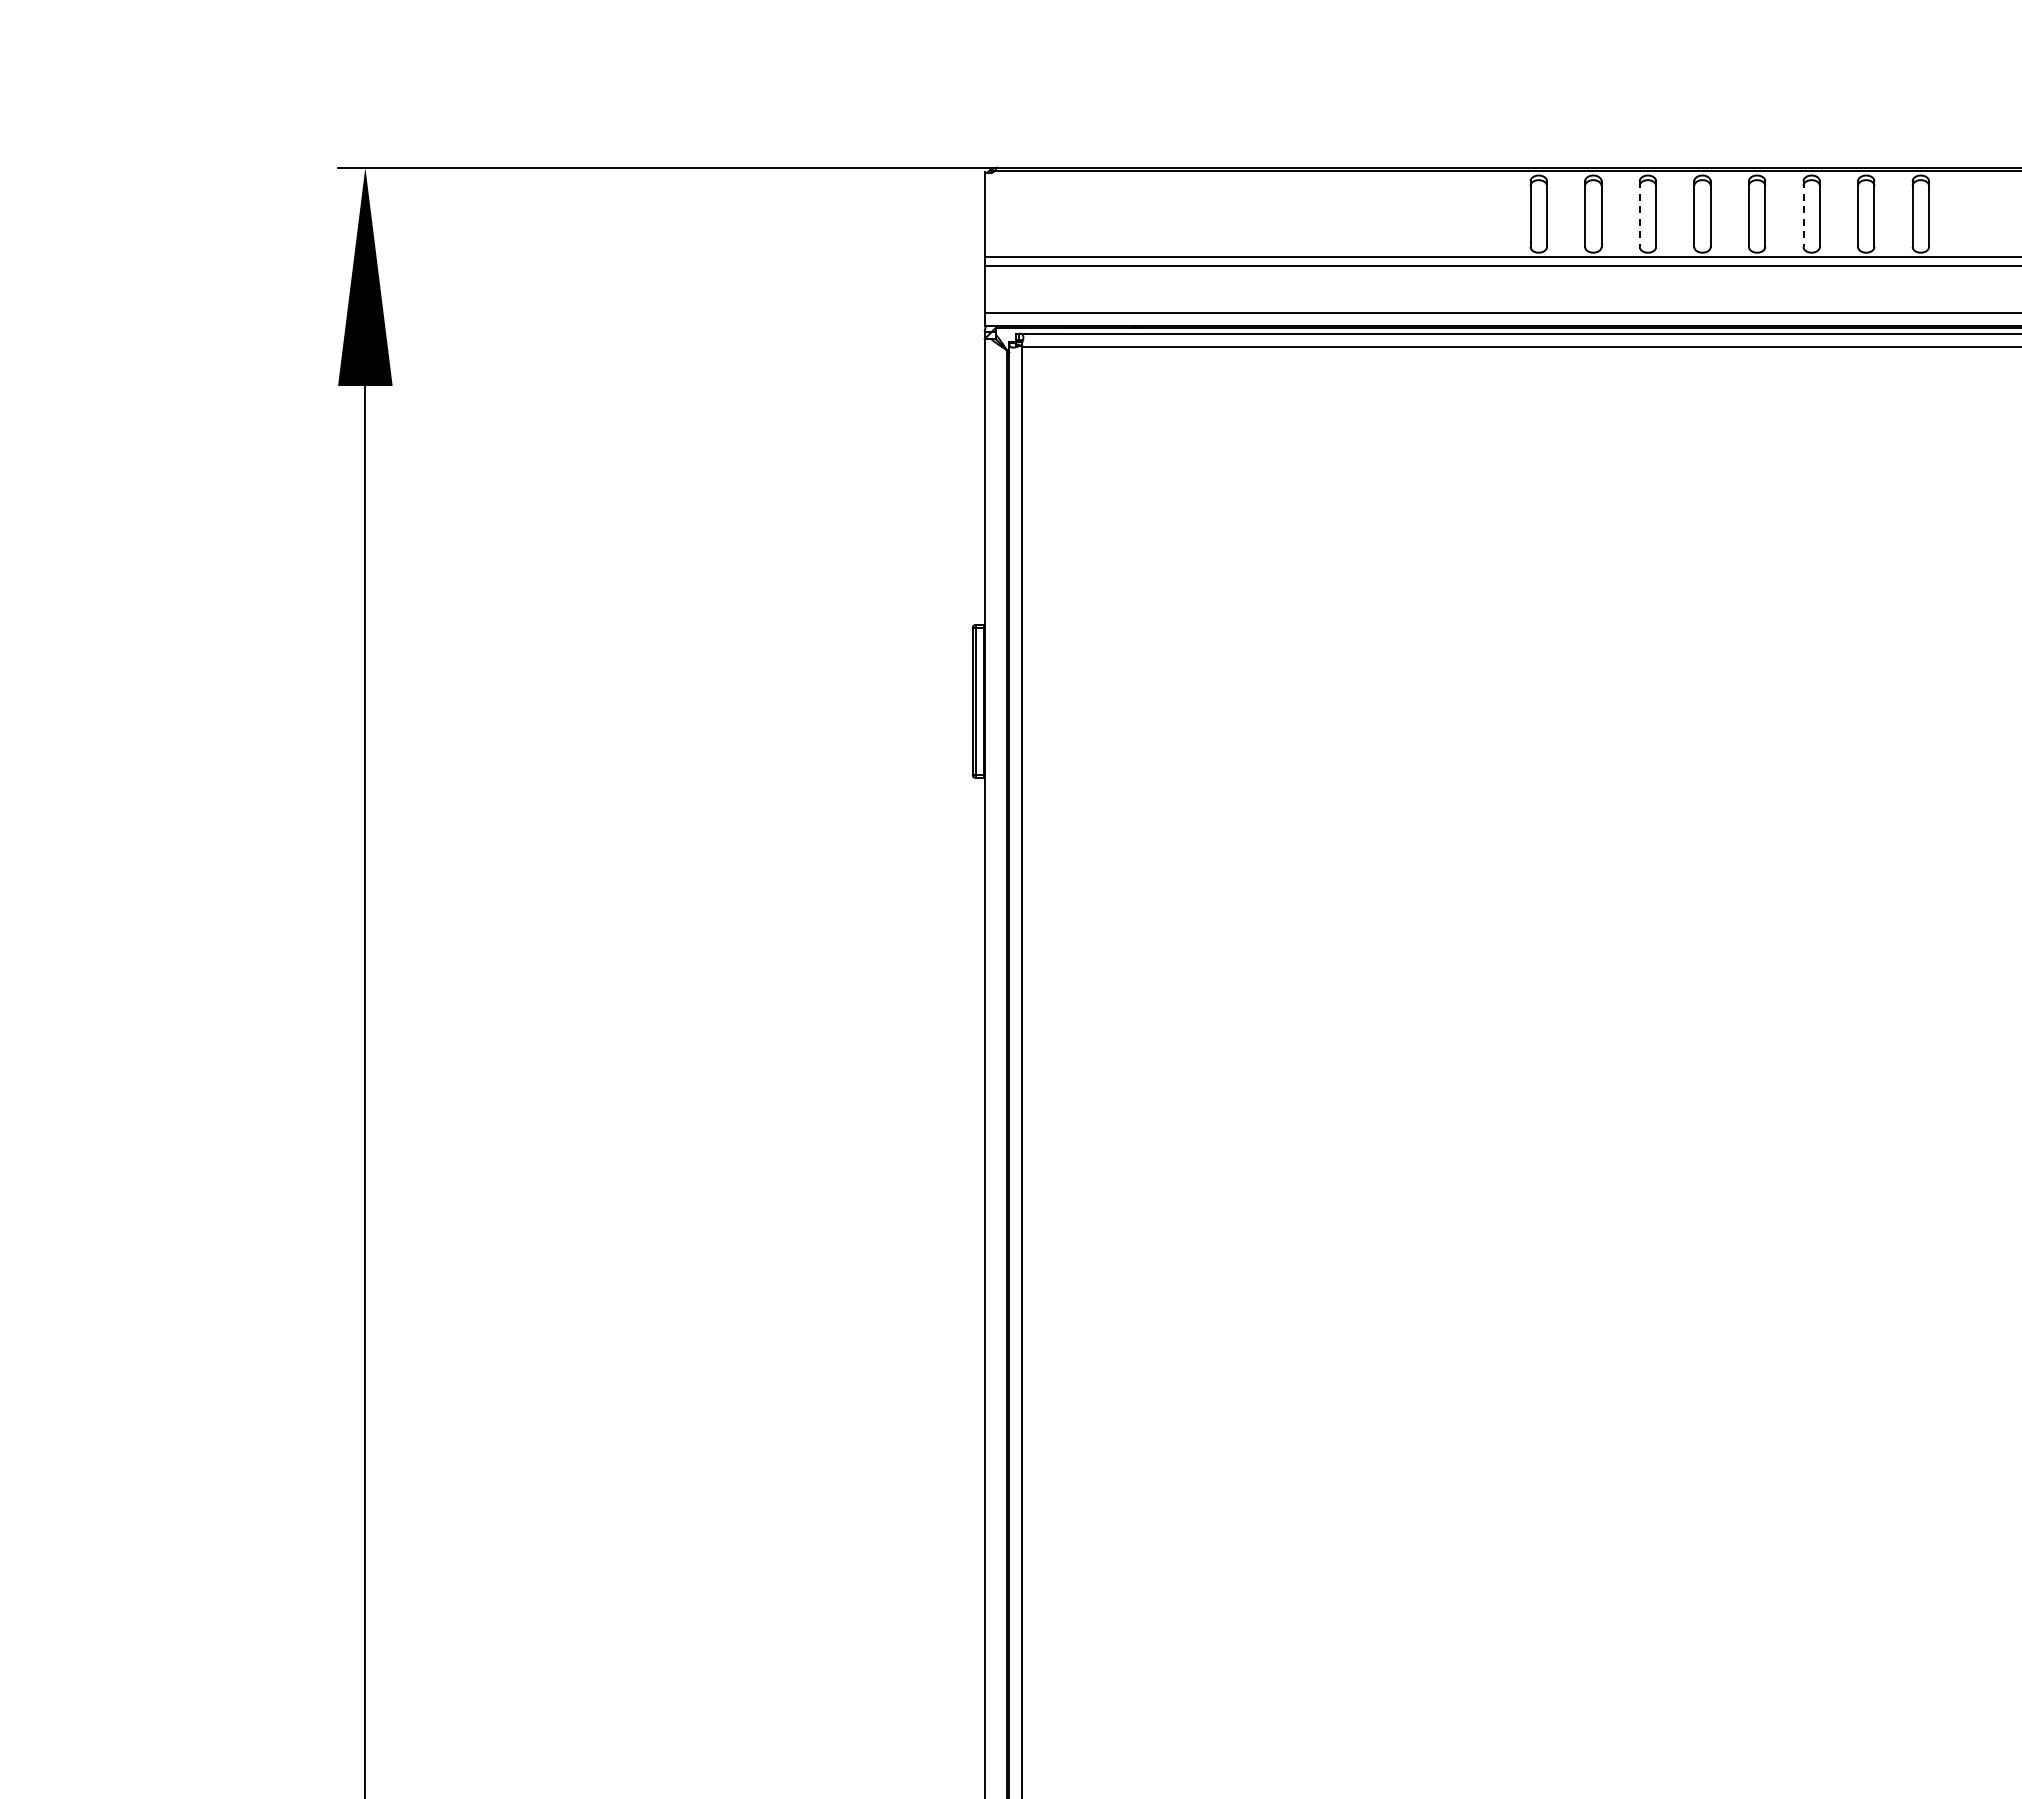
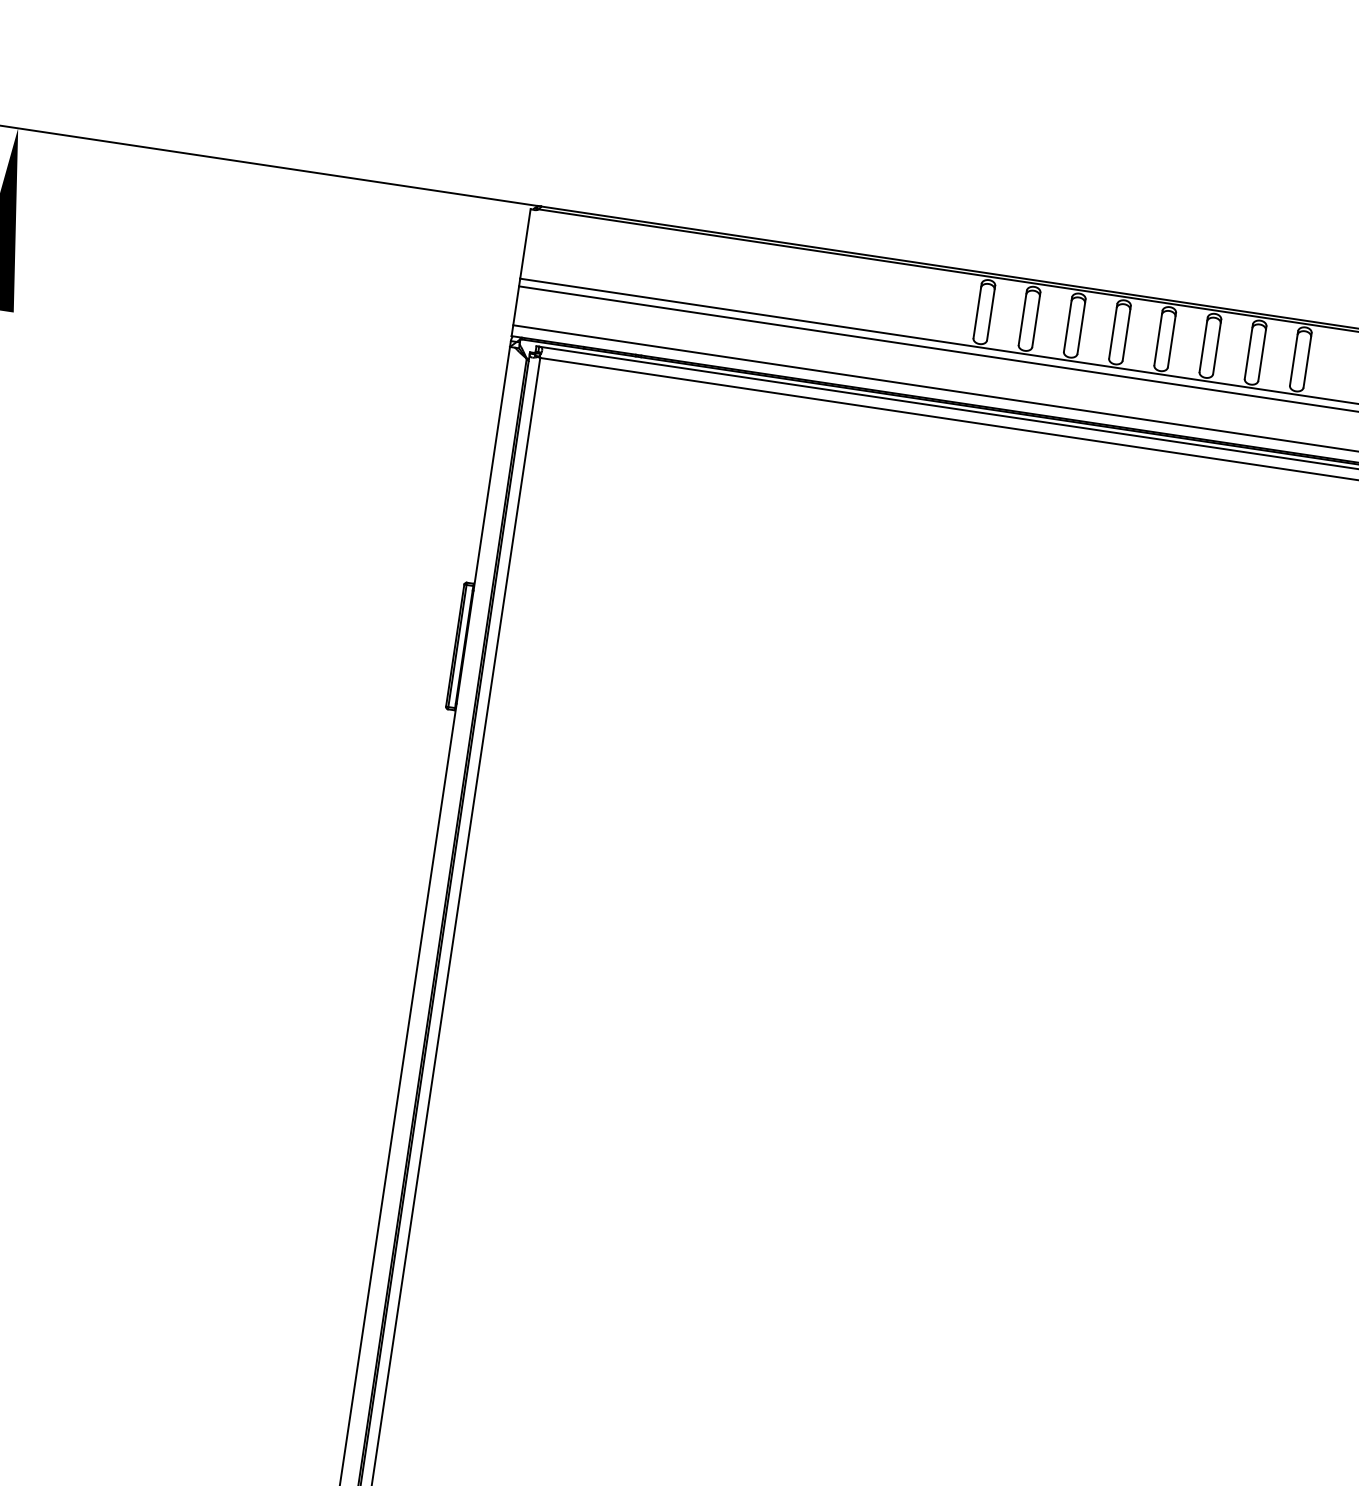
line: (1639, 214) -> (1067, 324), dashed -> solid
line: (1803, 214) -> (1203, 345), dashed -> solid

